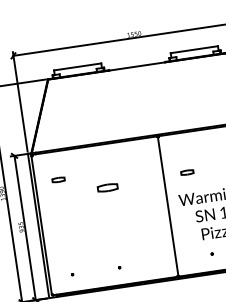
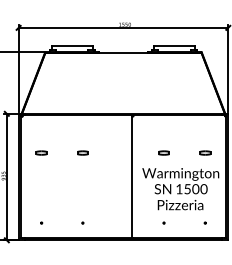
part: (186, 172) -> (163, 152), moved
part: (58, 179) -> (41, 152), moved
part: (107, 187) -> (82, 152), size x0.62

